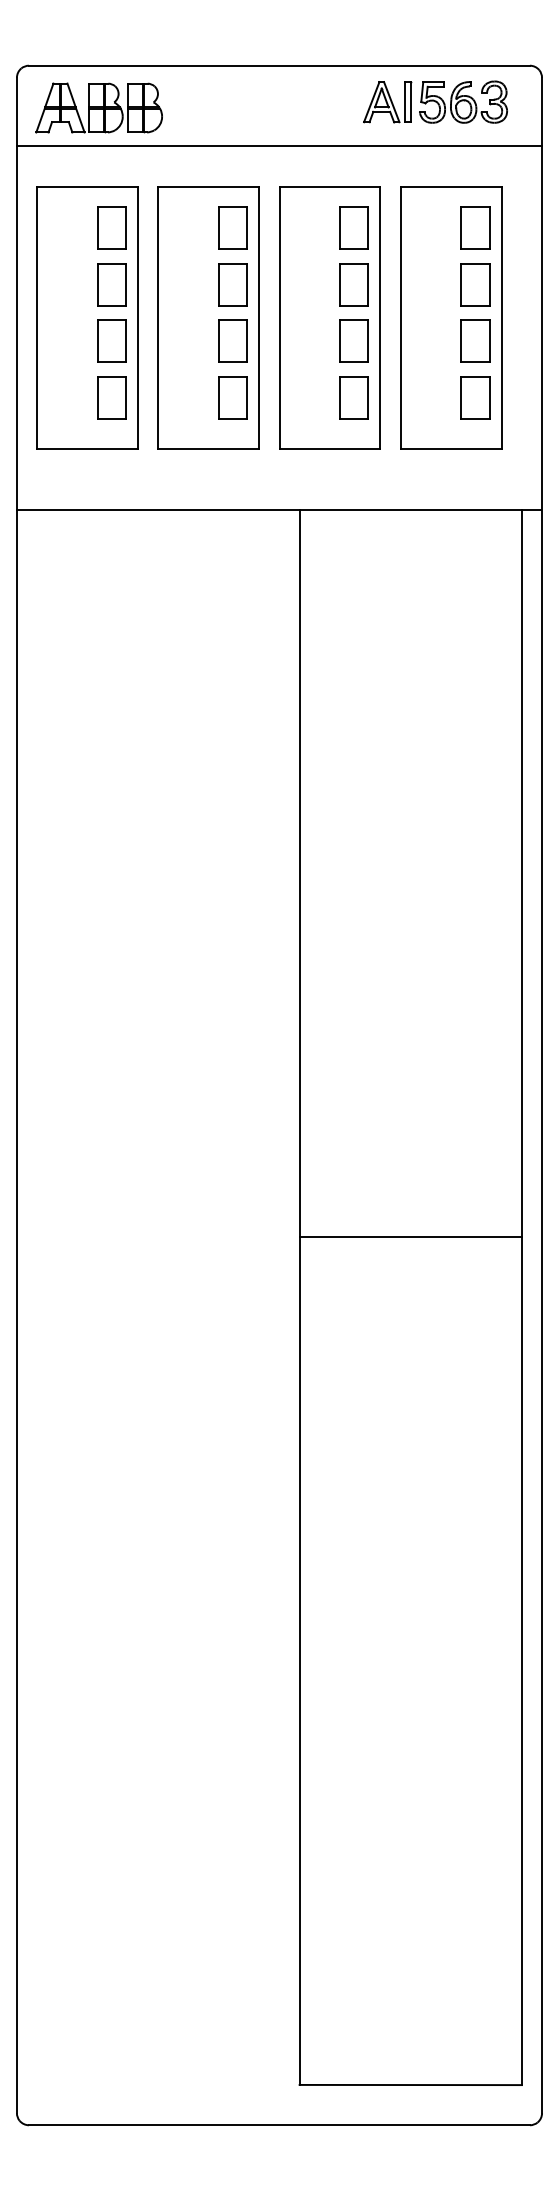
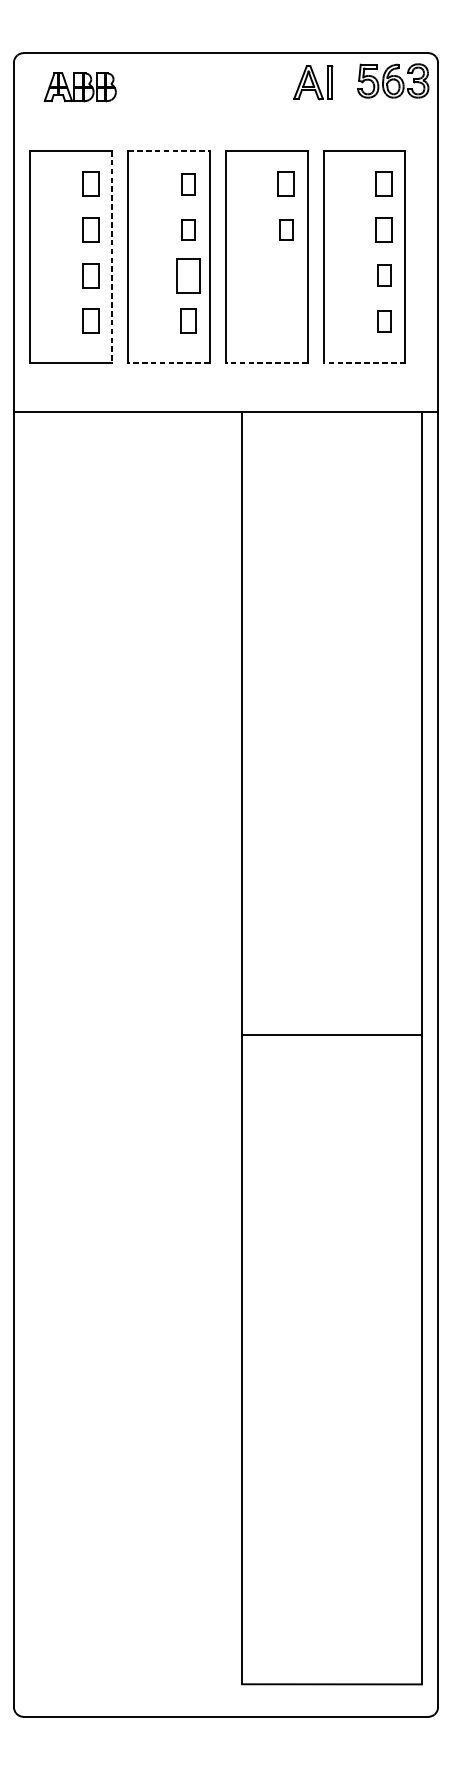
part: (463, 101) -> (393, 80), moved
part: (98, 107) -> (79, 86), size x0.7
line: (279, 146) -> (226, 118), removed
line: (208, 186) -> (168, 150), solid -> dashed
part: (111, 227) -> (90, 183), size x0.7
part: (232, 227) -> (188, 183), size x0.6
part: (353, 227) -> (285, 183), size x0.7
part: (475, 227) -> (384, 183), size x0.7
part: (111, 284) -> (90, 229), size x0.7
part: (232, 284) -> (188, 229), size x0.6
part: (353, 284) -> (285, 229), size x0.6
part: (475, 284) -> (384, 229), size x0.7
line: (138, 318) -> (112, 257), solid -> dashed
part: (111, 340) -> (90, 275), size x0.7
part: (353, 340) -> (285, 275), removed
part: (475, 340) -> (384, 275), size x0.6
part: (111, 397) -> (90, 321), size x0.7
part: (232, 397) -> (188, 321), size x0.7
part: (353, 397) -> (285, 321), removed
part: (475, 397) -> (384, 321), size x0.6
line: (208, 449) -> (168, 363), solid -> dashed
line: (329, 449) -> (266, 363), solid -> dashed
line: (450, 449) -> (364, 363), solid -> dashed
line: (410, 1236) -> (331, 1035), moved

